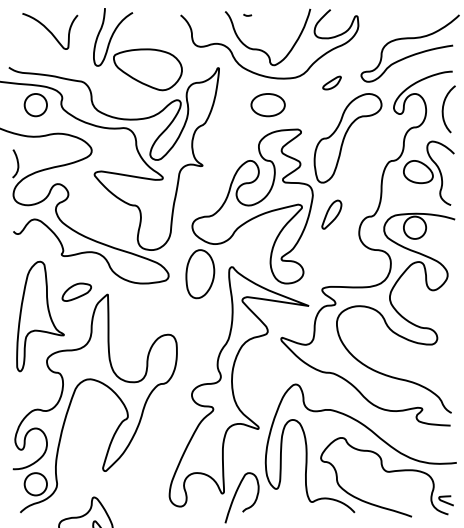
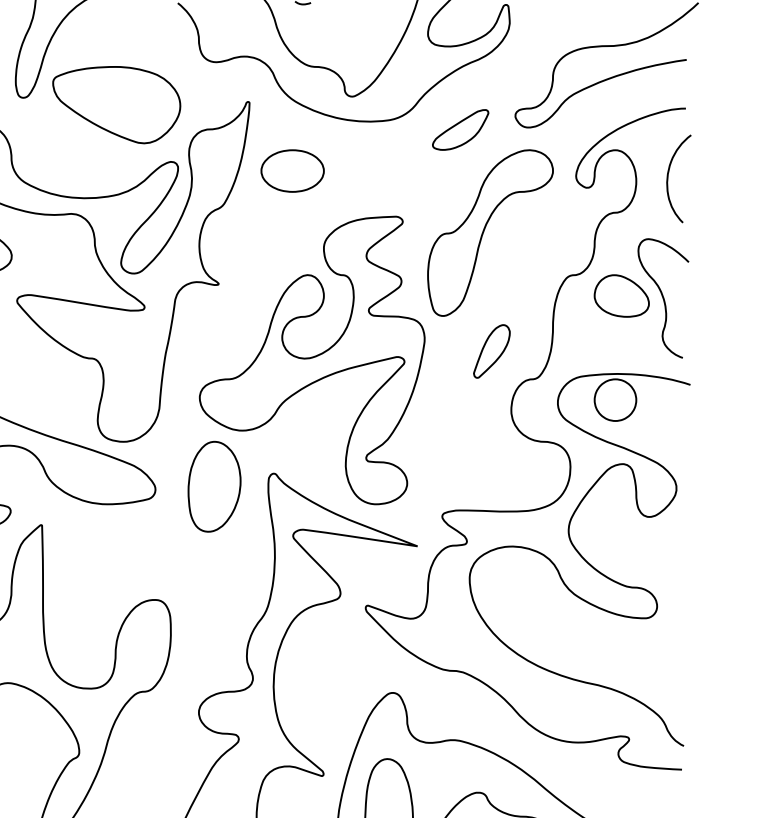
part: (331, 82) -> (459, 128), size x1.67
part: (267, 105) -> (291, 171), moved
part: (331, 214) -> (491, 351), moved

